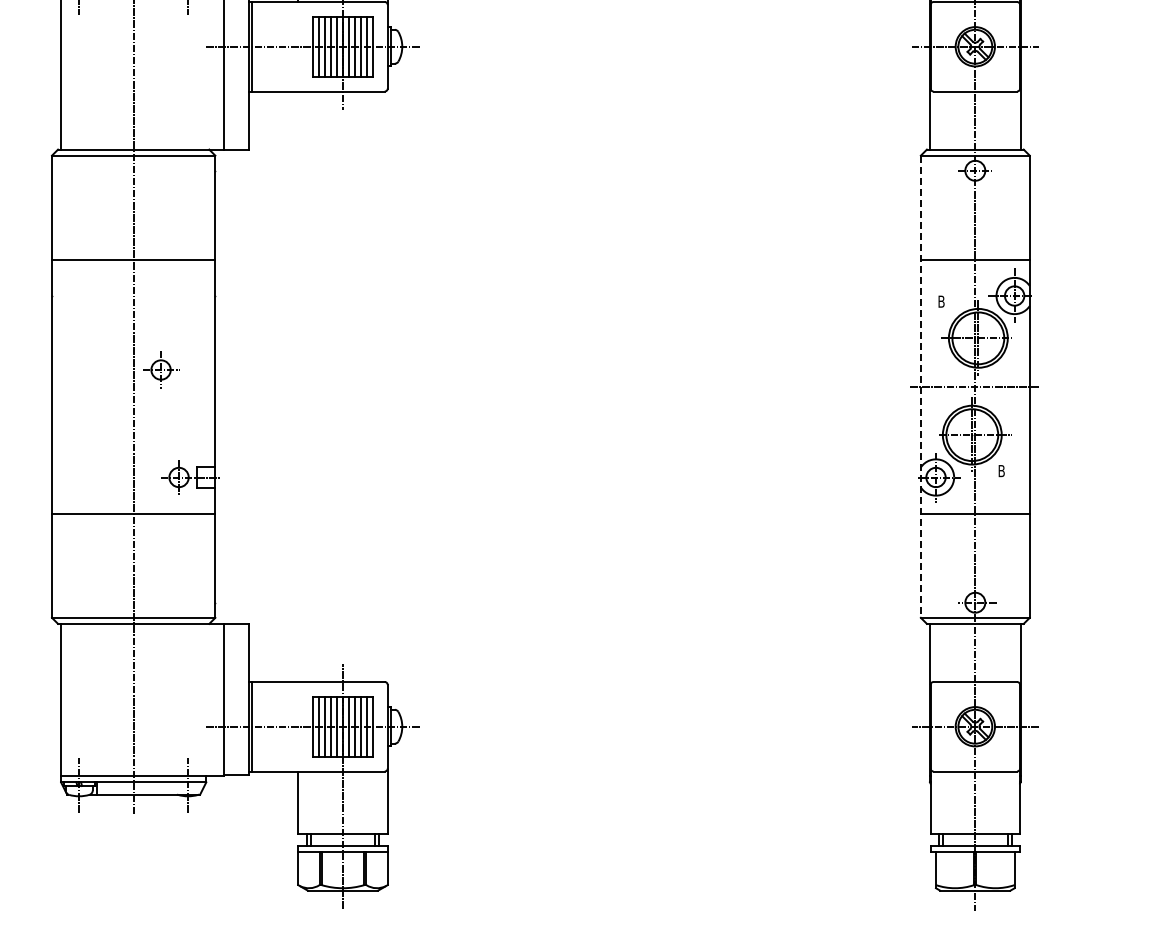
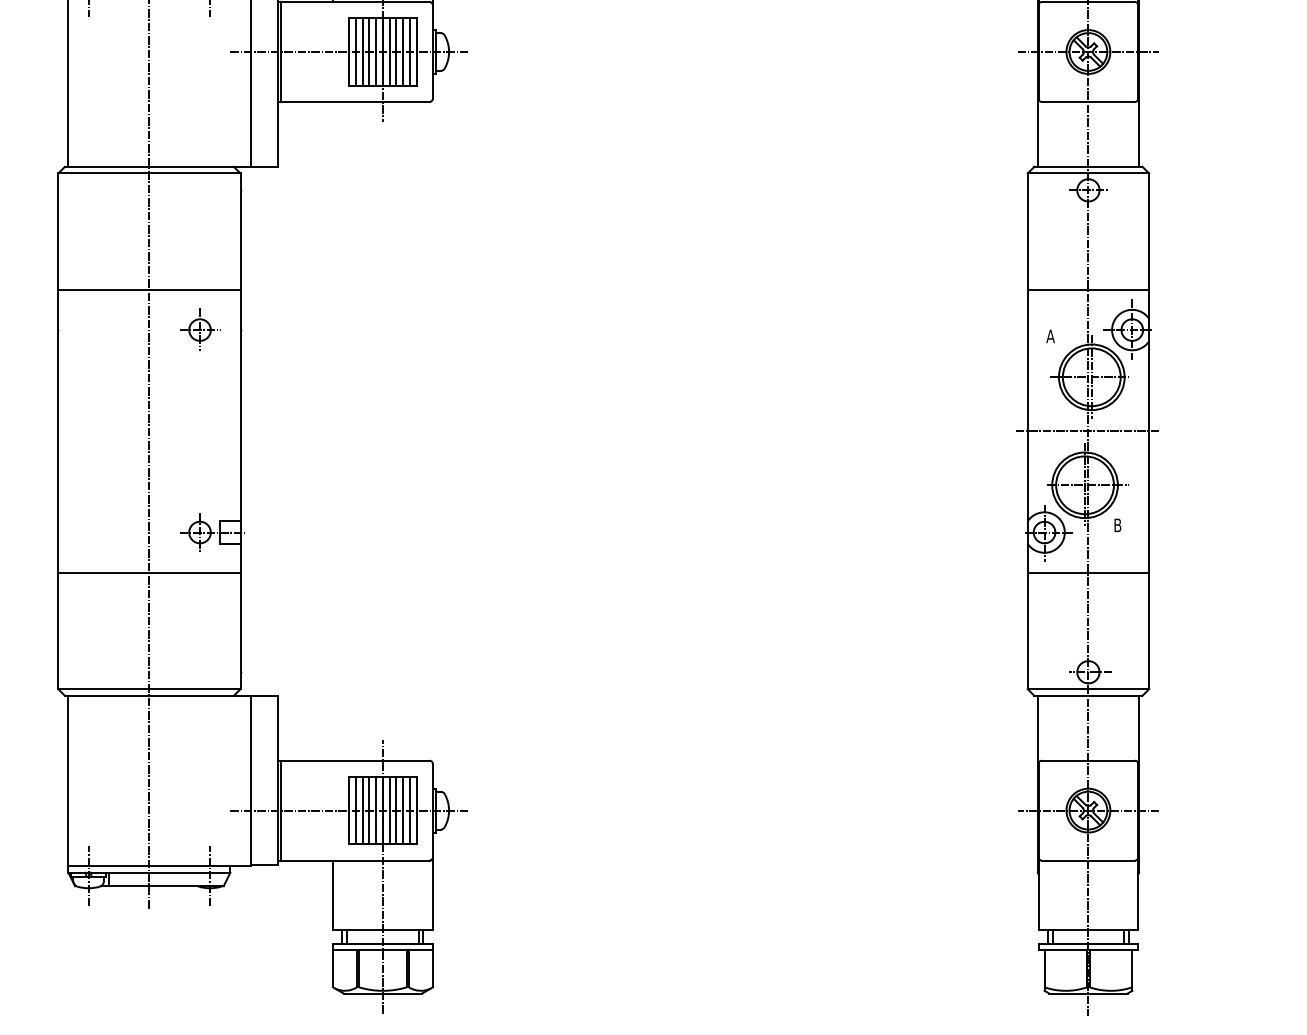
text: (941, 301) -> (1050, 336), B -> A
part: (161, 369) -> (200, 329), moved
line: (920, 387) -> (1027, 432), dashed -> solid

